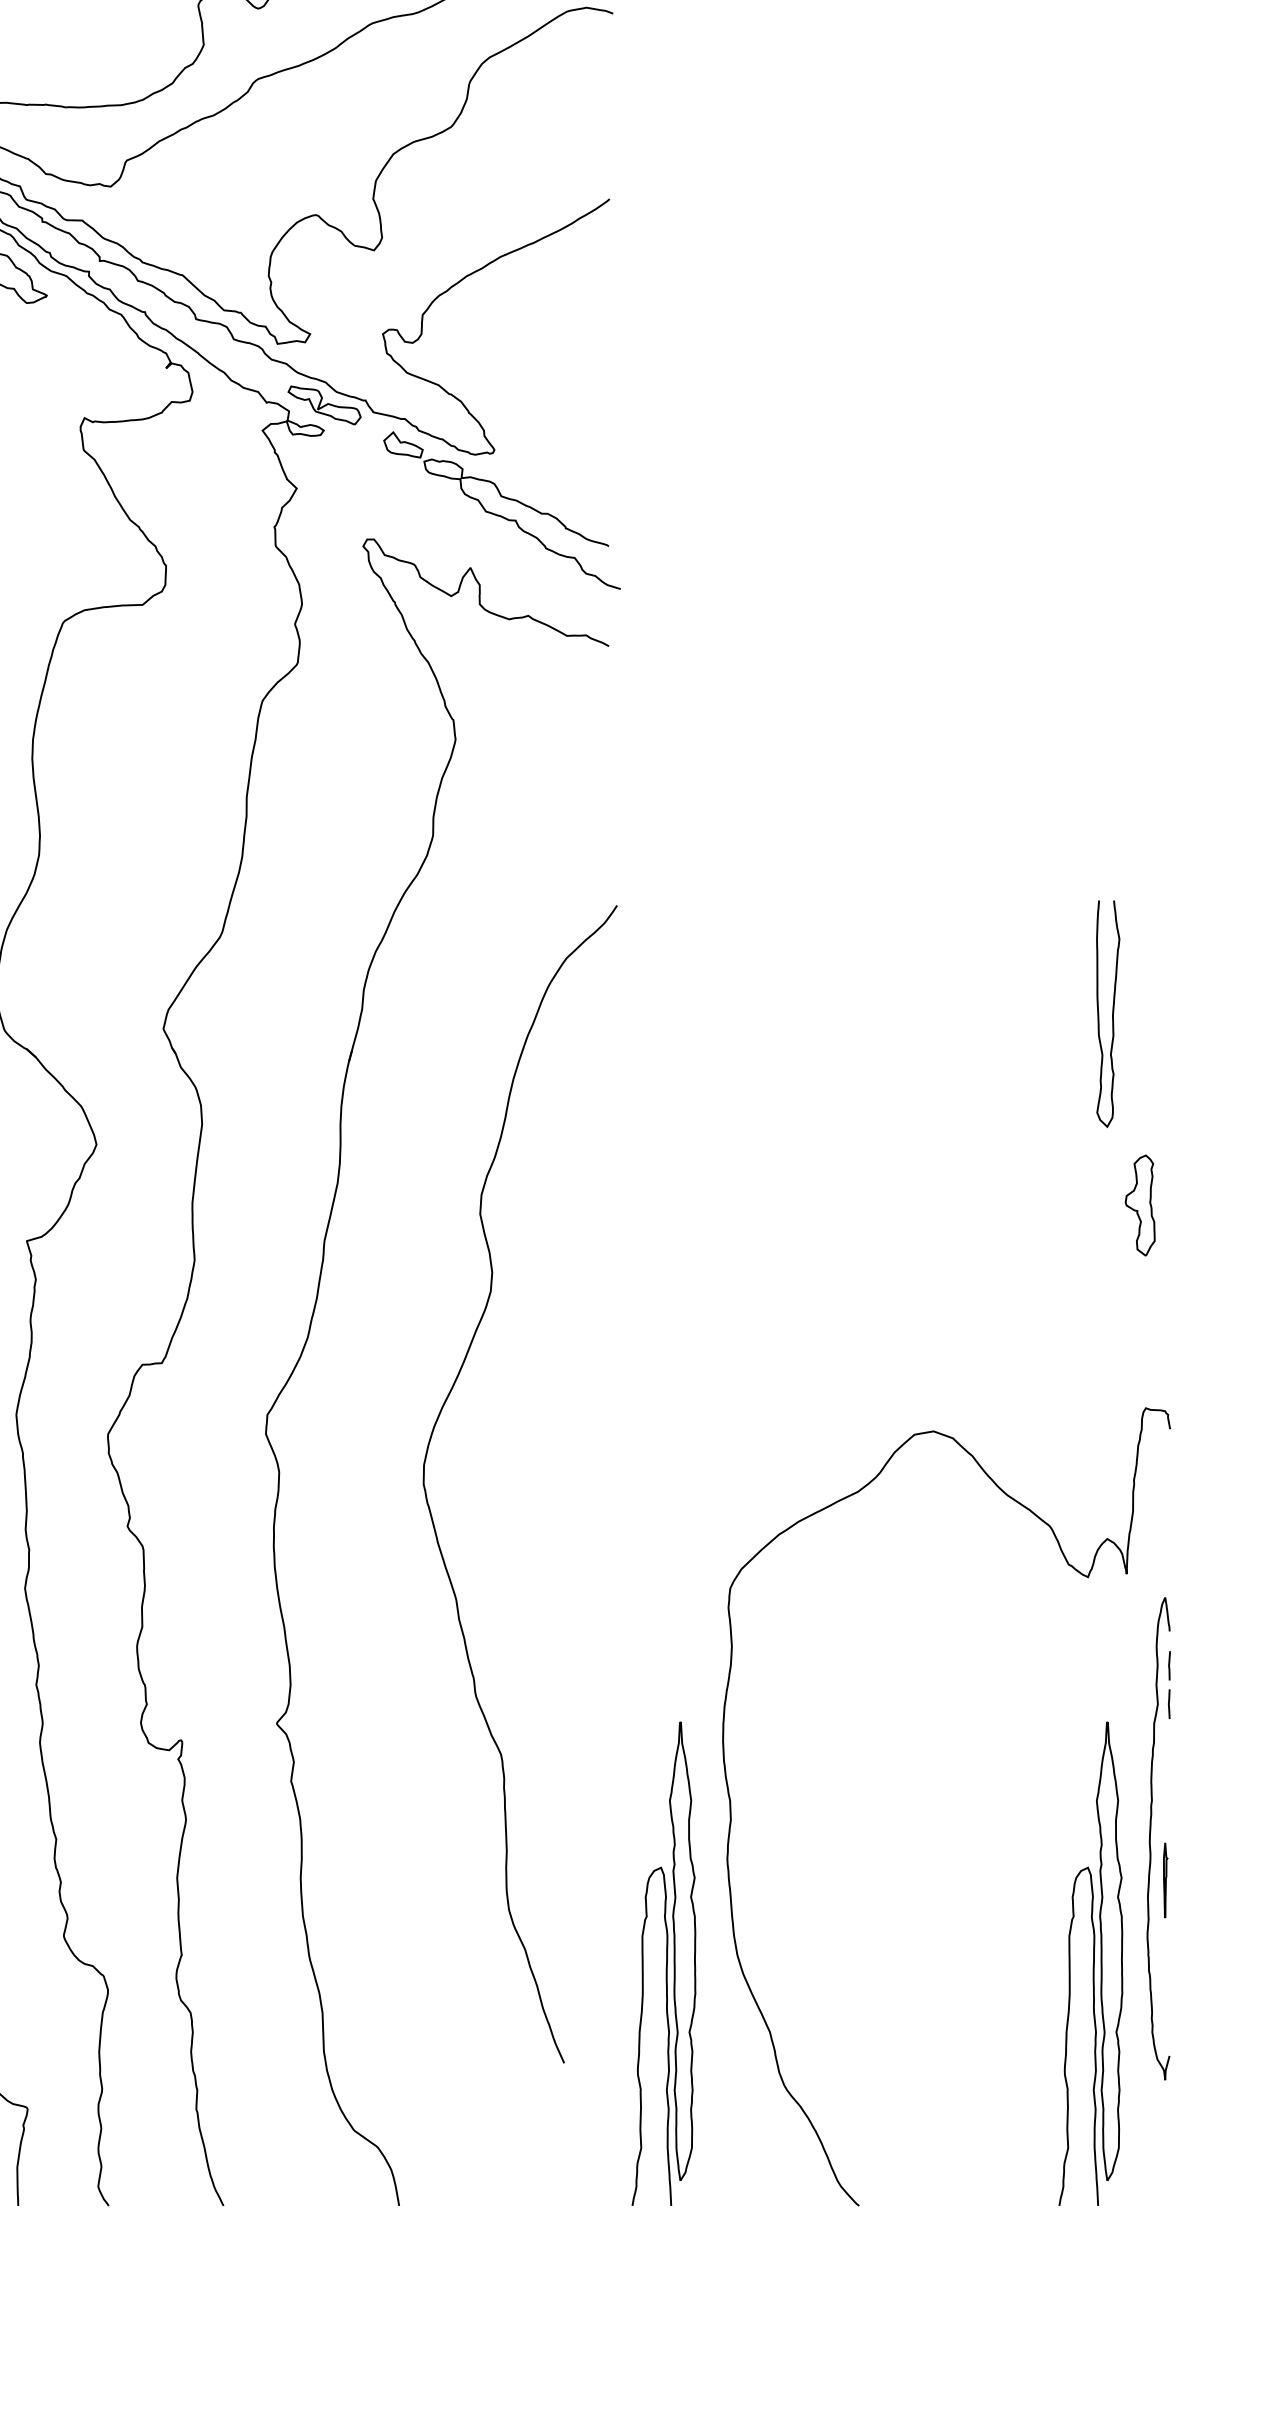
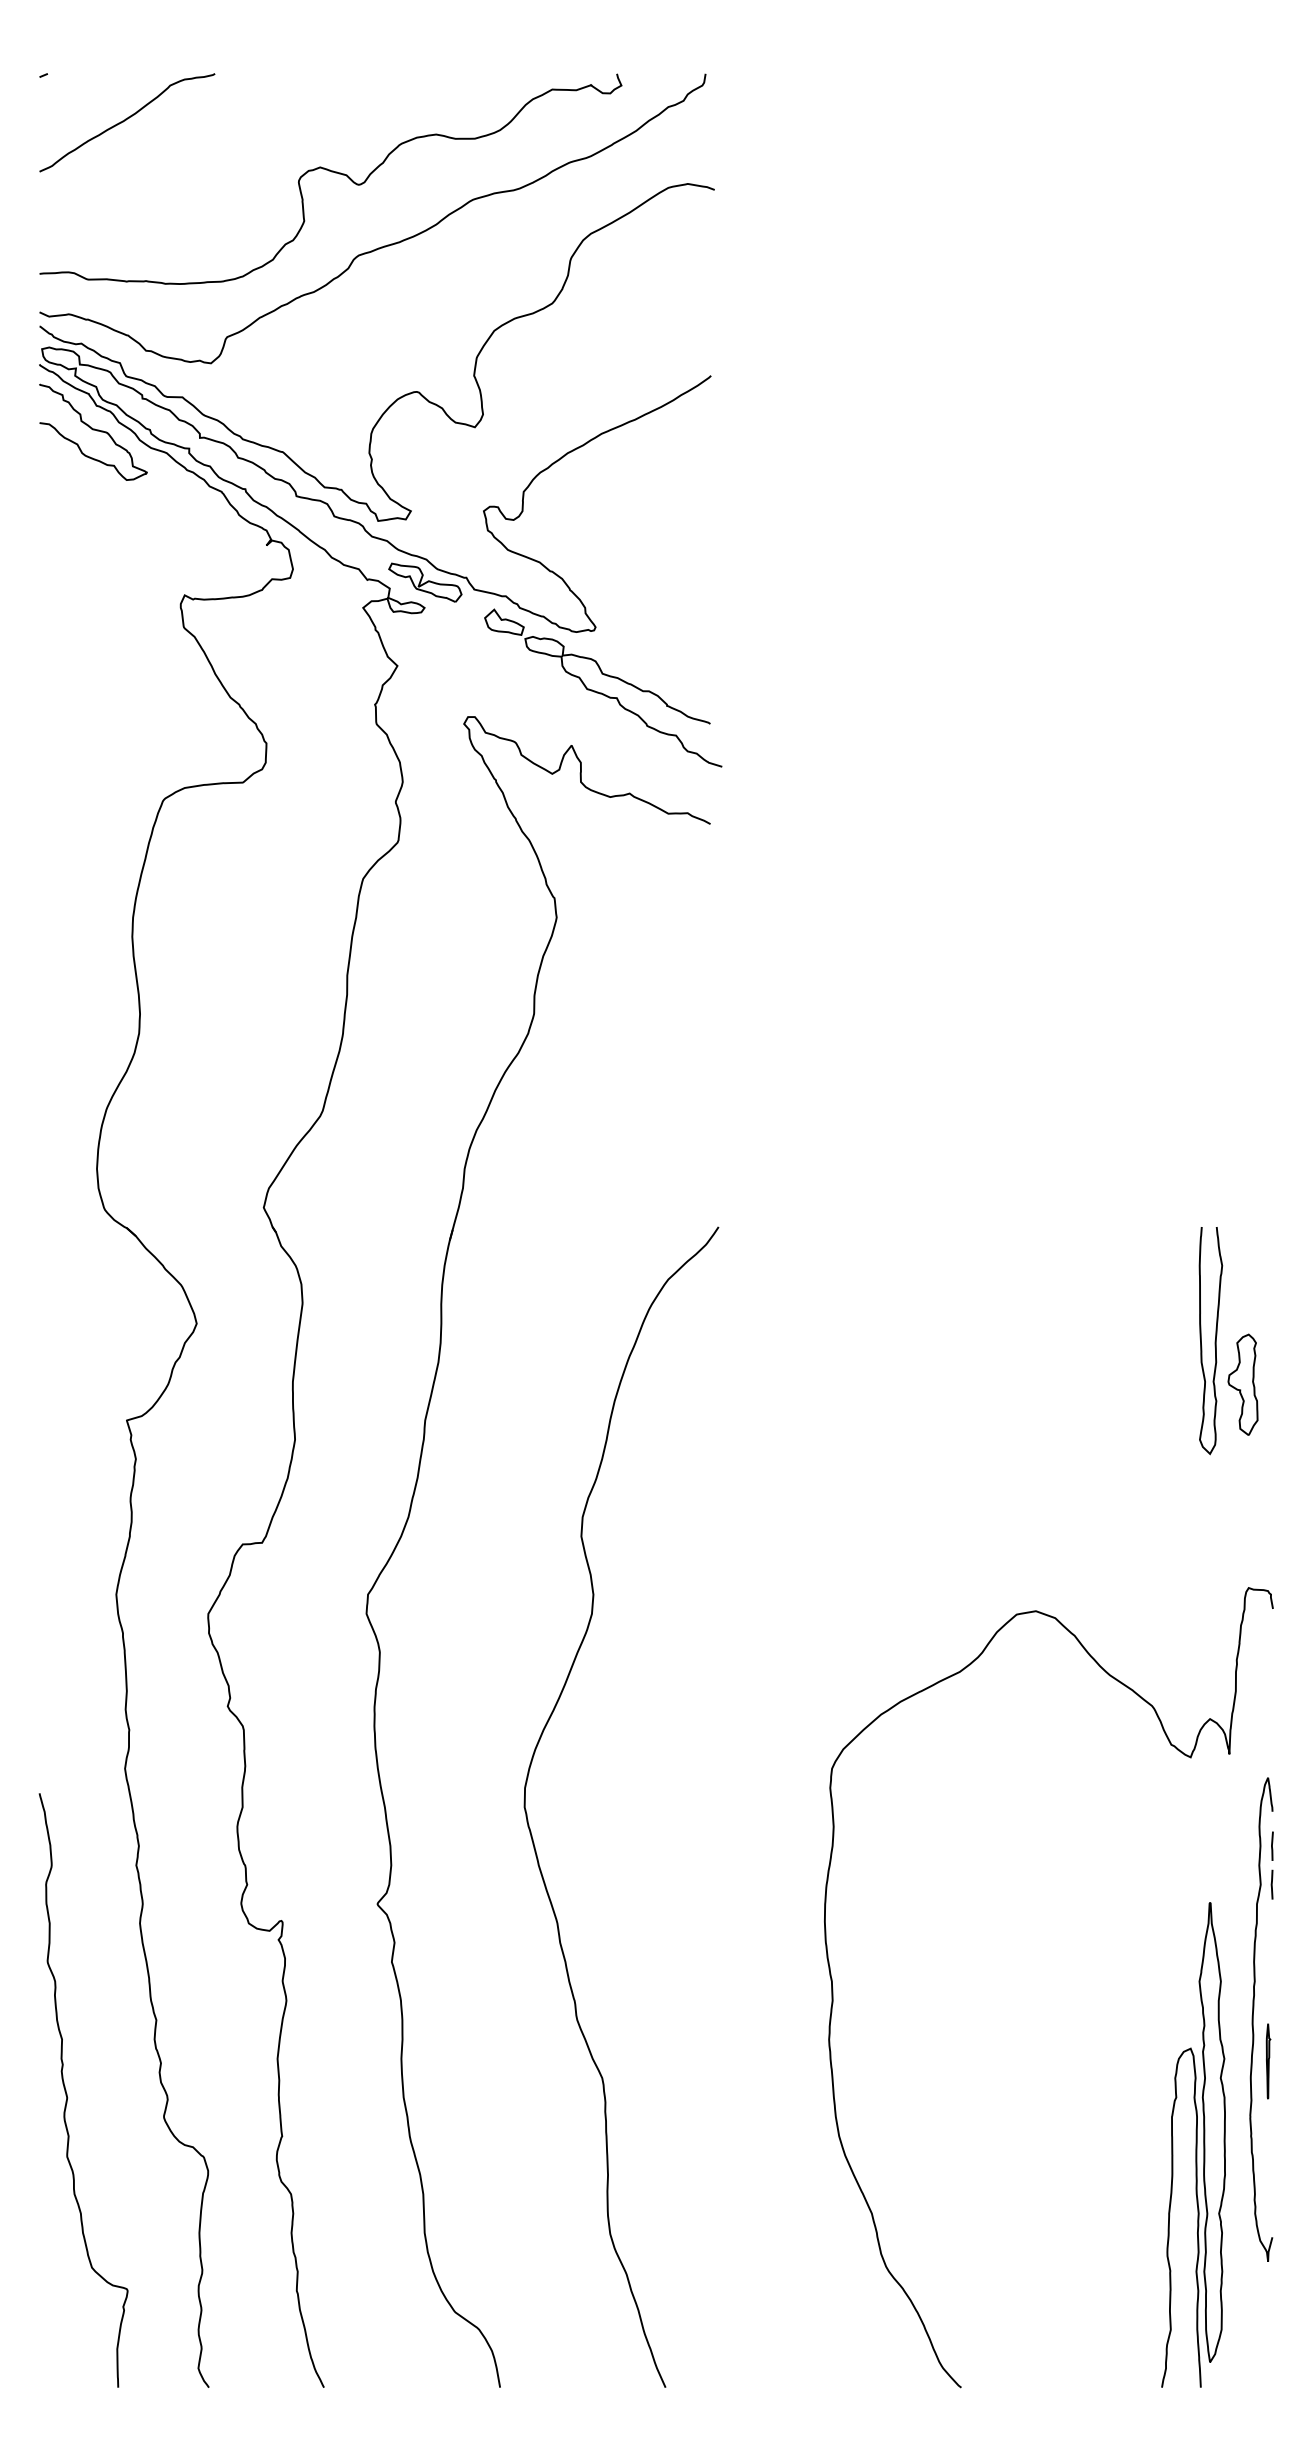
curve: (1111, 1014) -> (1214, 1341), moved
curve: (430, 1508) -> (531, 1831), moved
part: (663, 1963) -> (765, 2144), removed

